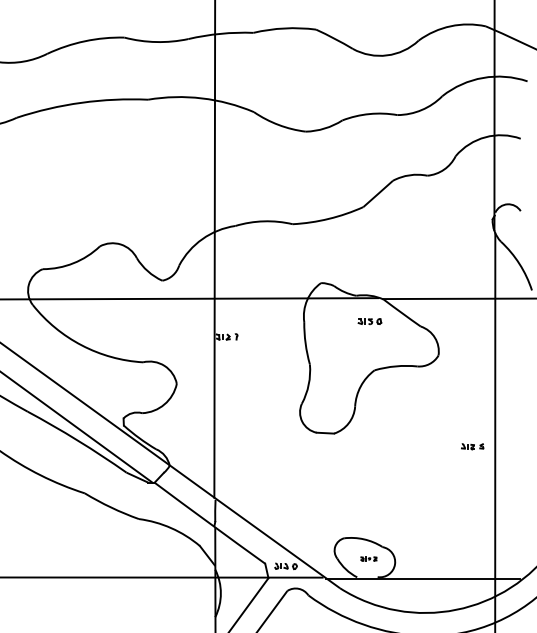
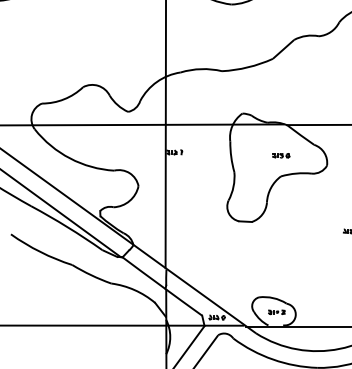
part: (369, 321) -> (280, 155), moved
part: (368, 558) -> (276, 311), size x1.43

